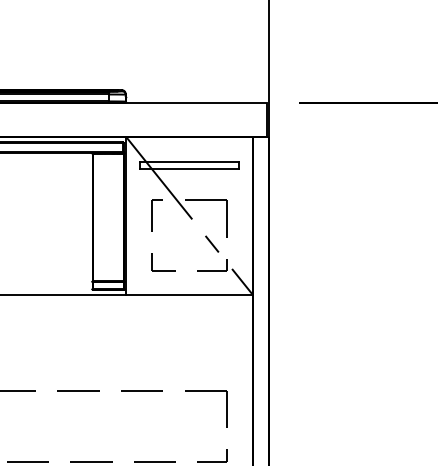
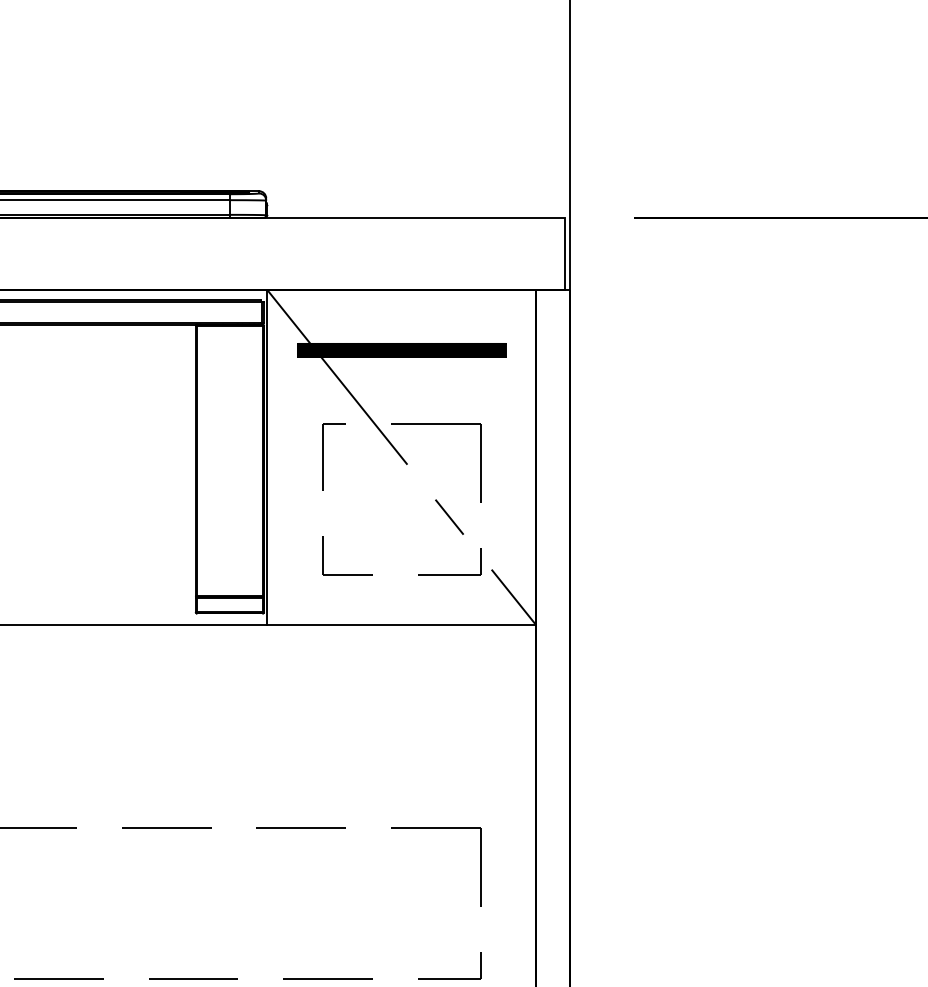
hatch: (189, 165) -> (401, 350), added

